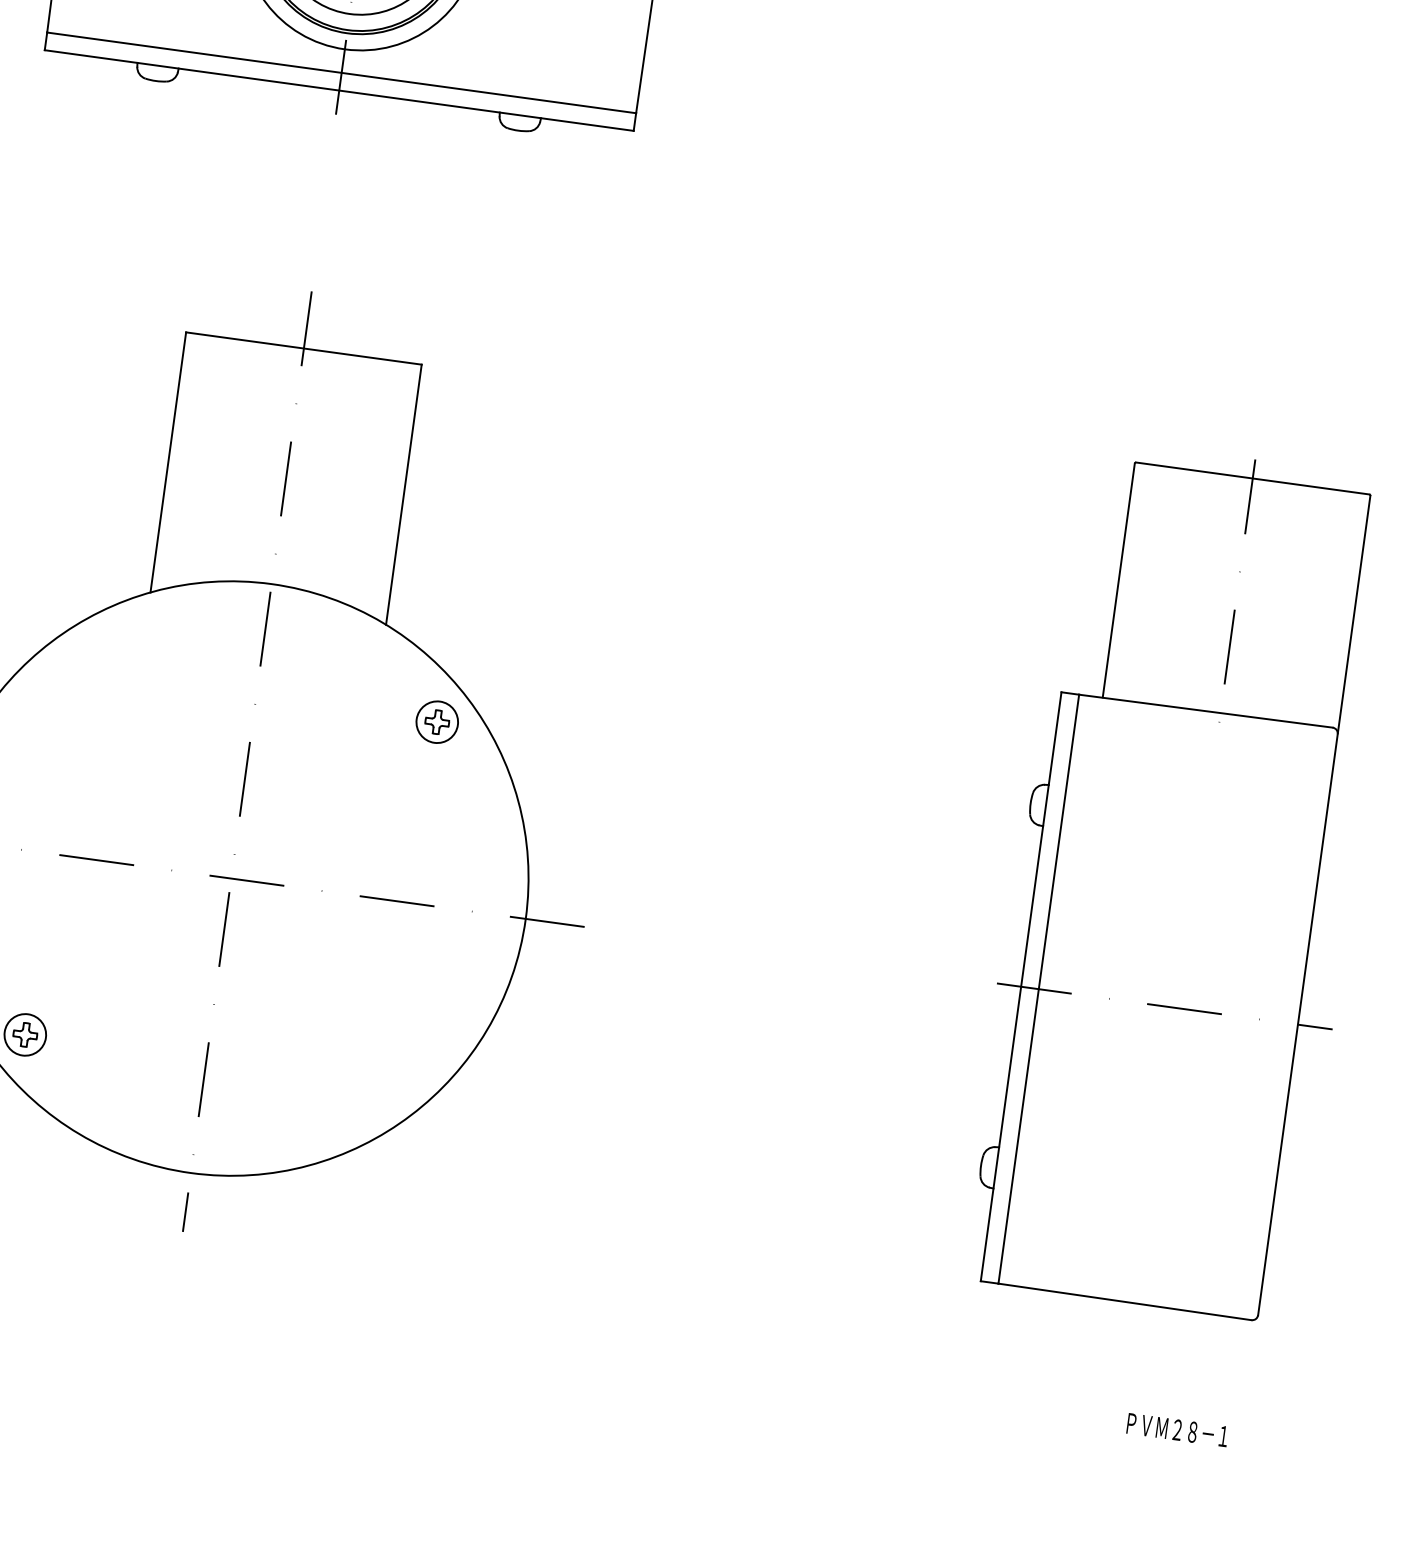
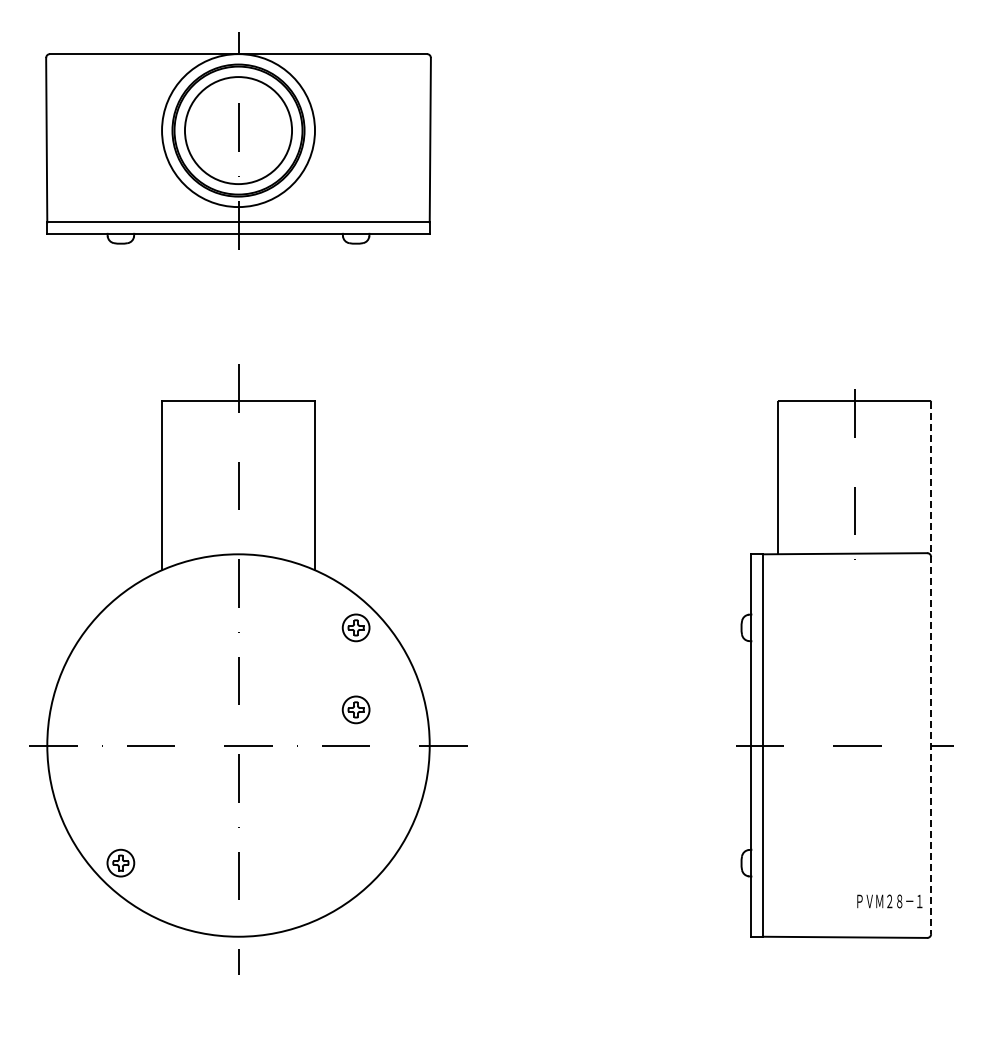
part: (419, 847) -> (355, 709), added
line: (1314, 906) -> (931, 668), solid -> dashed
text: (1177, 1430) -> (889, 901), moved

